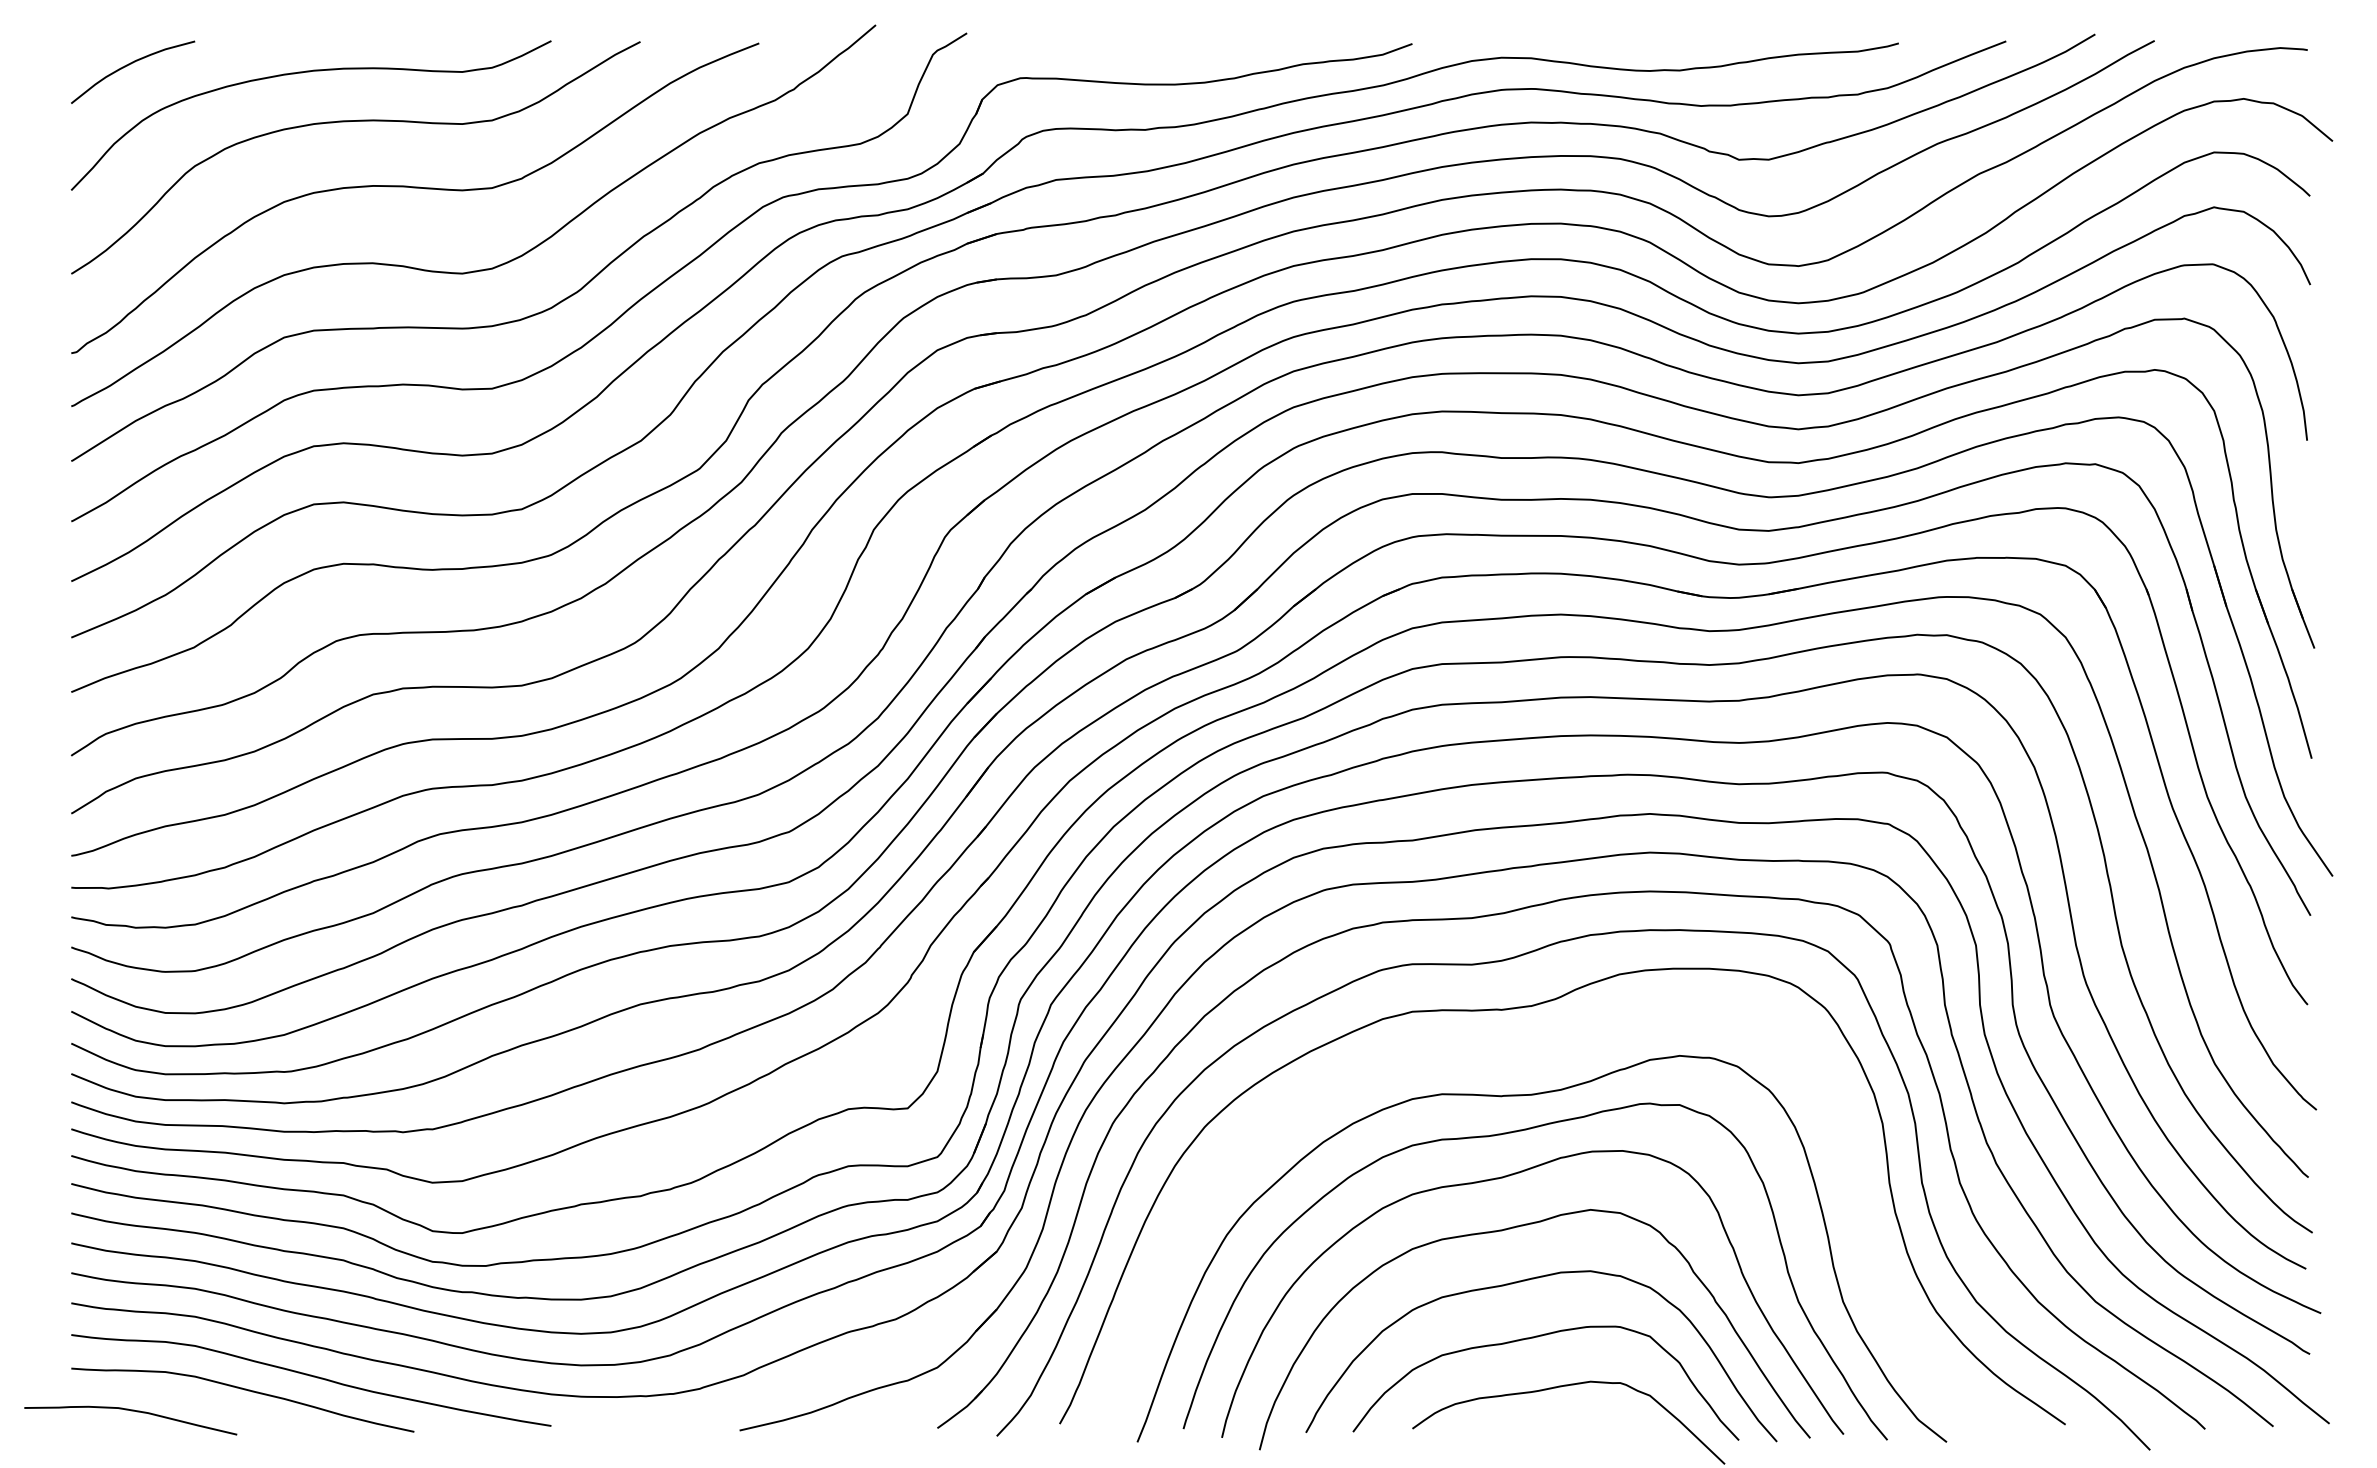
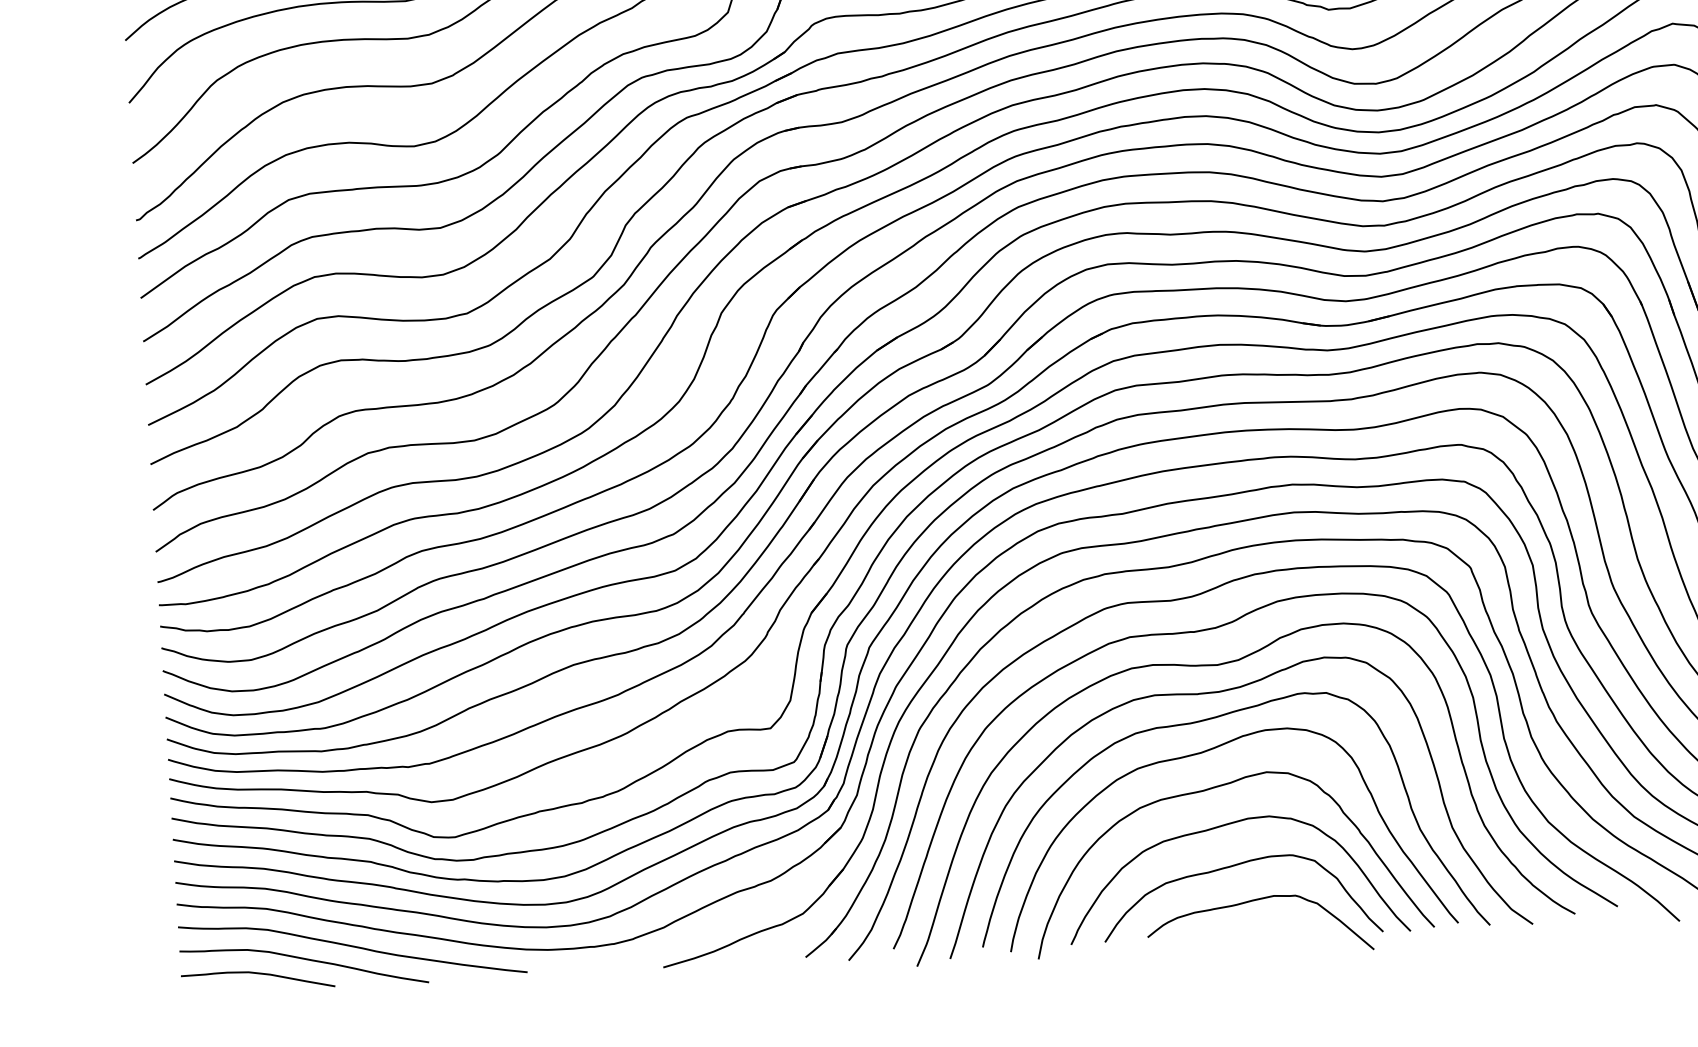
curve: (1532, 1058) -> (1218, 665), added
curve: (131, 1411) -> (258, 974), moved

